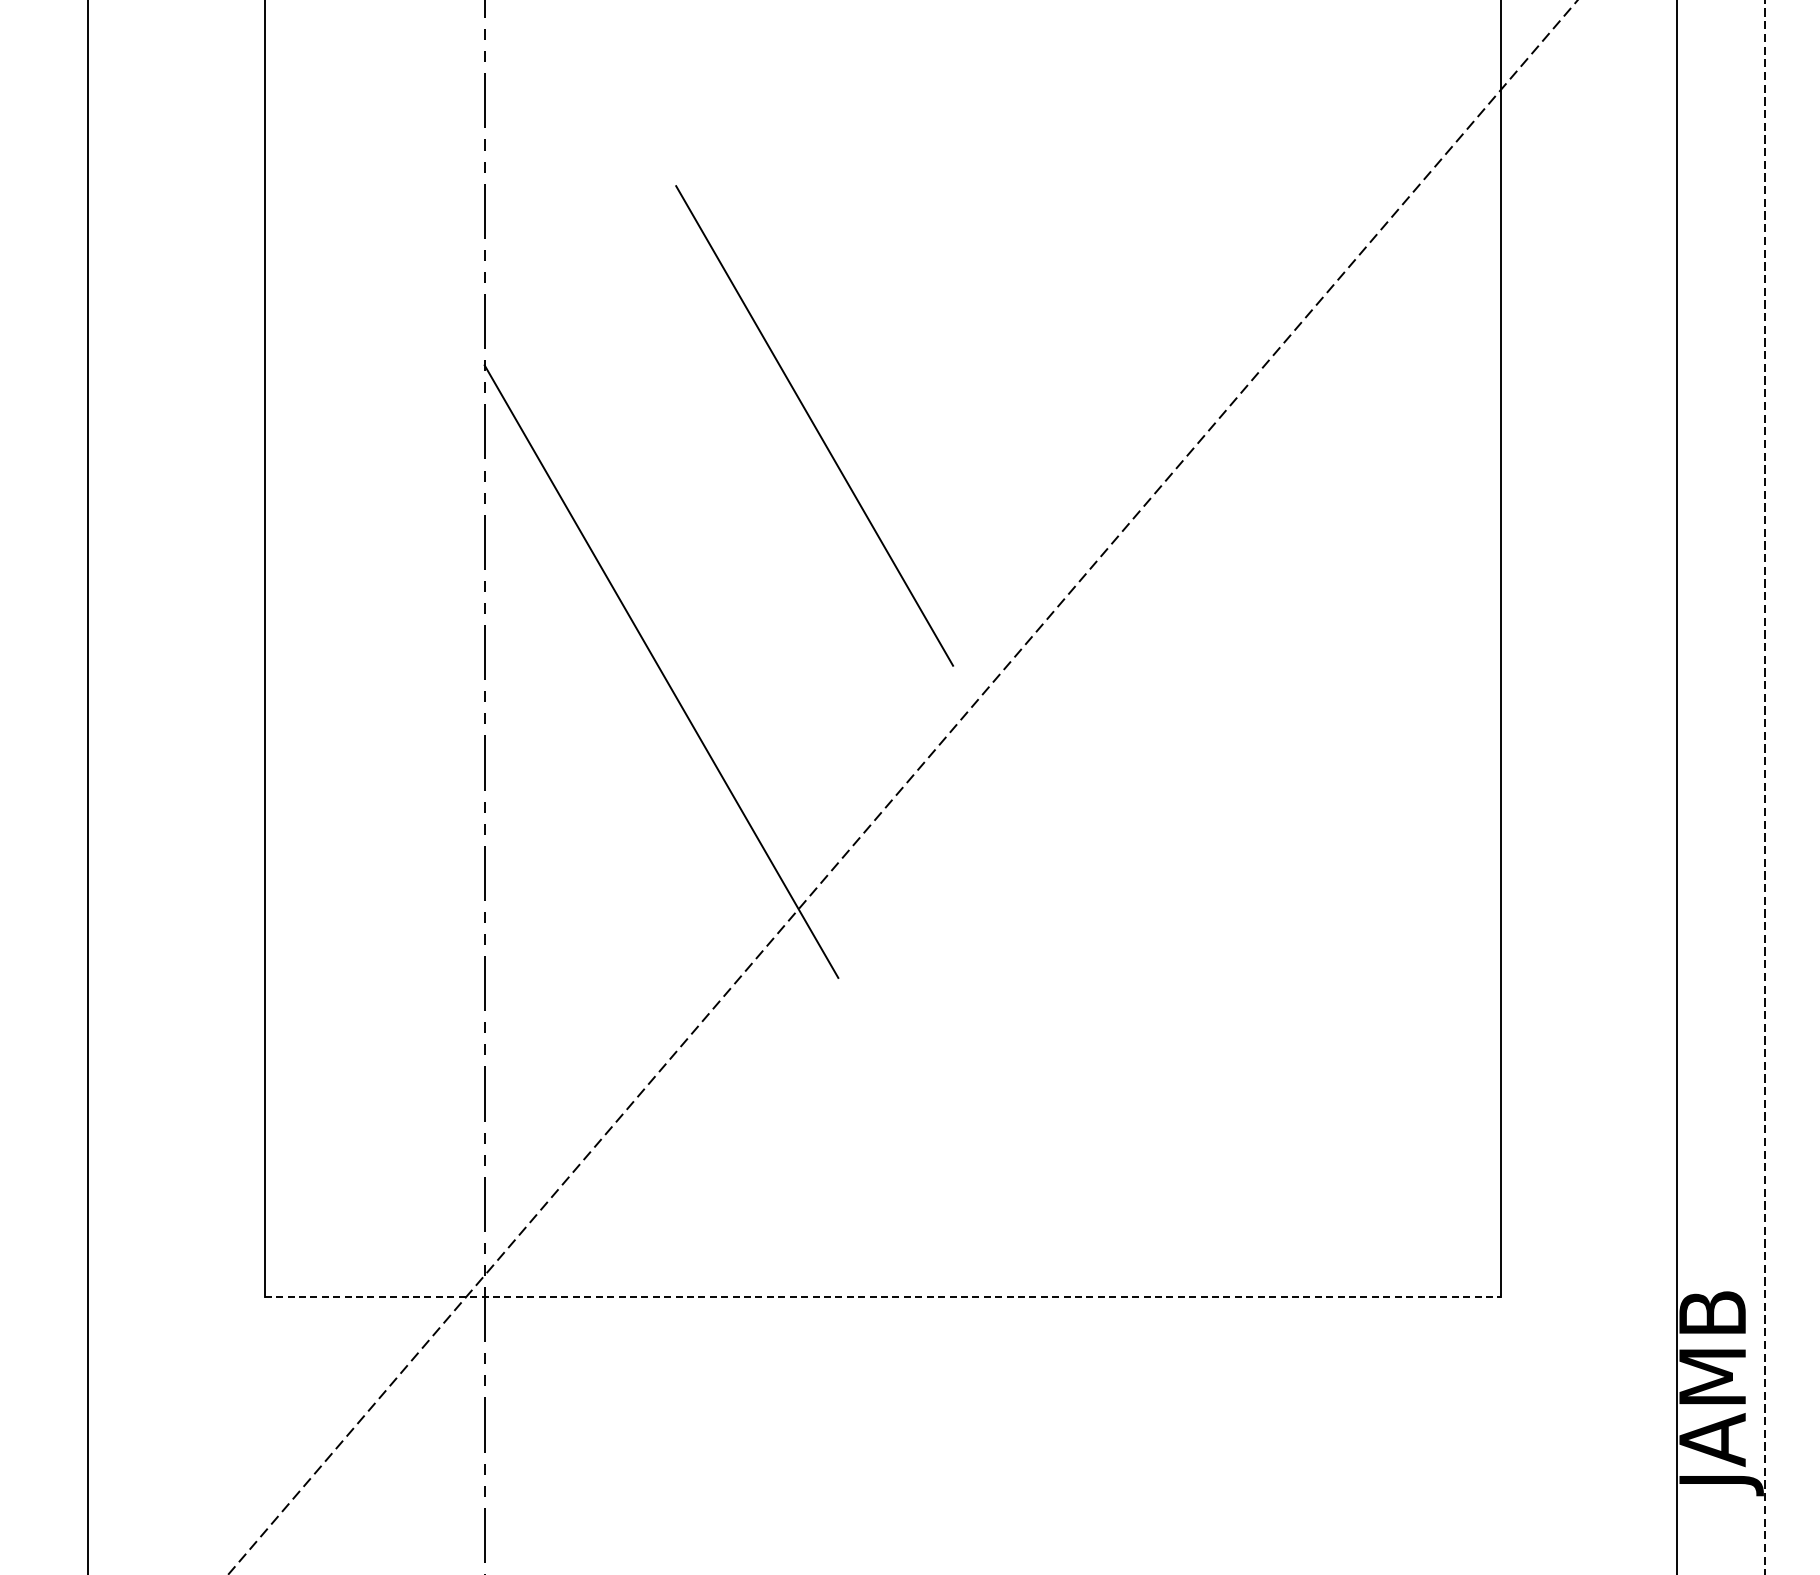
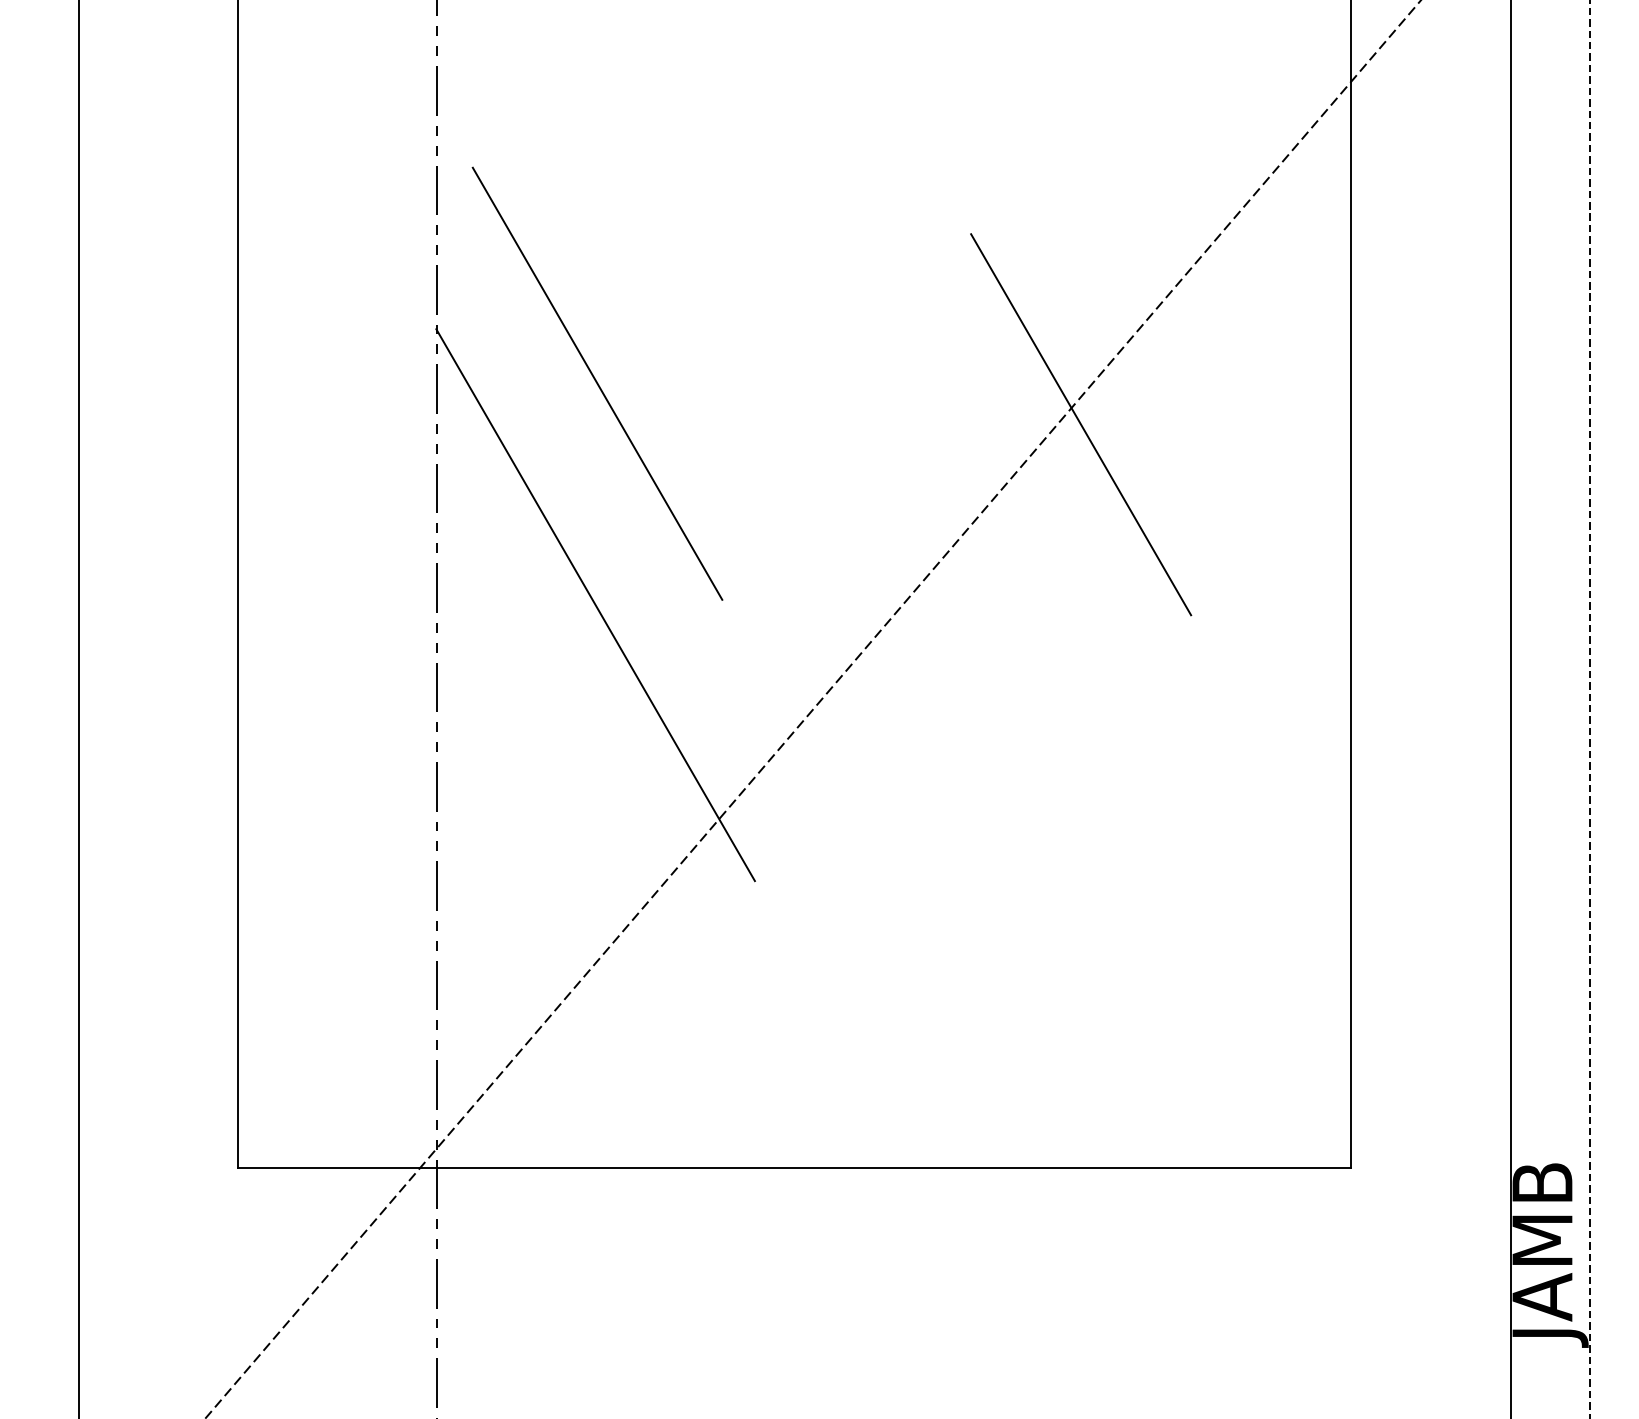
line: (814, 425) -> (597, 383), moved
line: (1200, 470) -> (1081, 423), added
line: (882, 1296) -> (794, 1168), dashed -> solid

